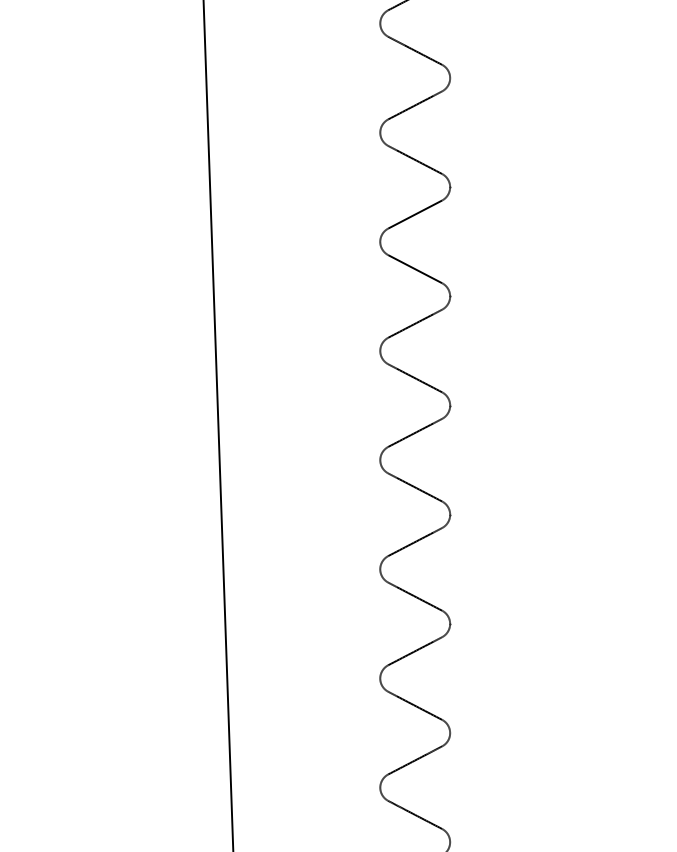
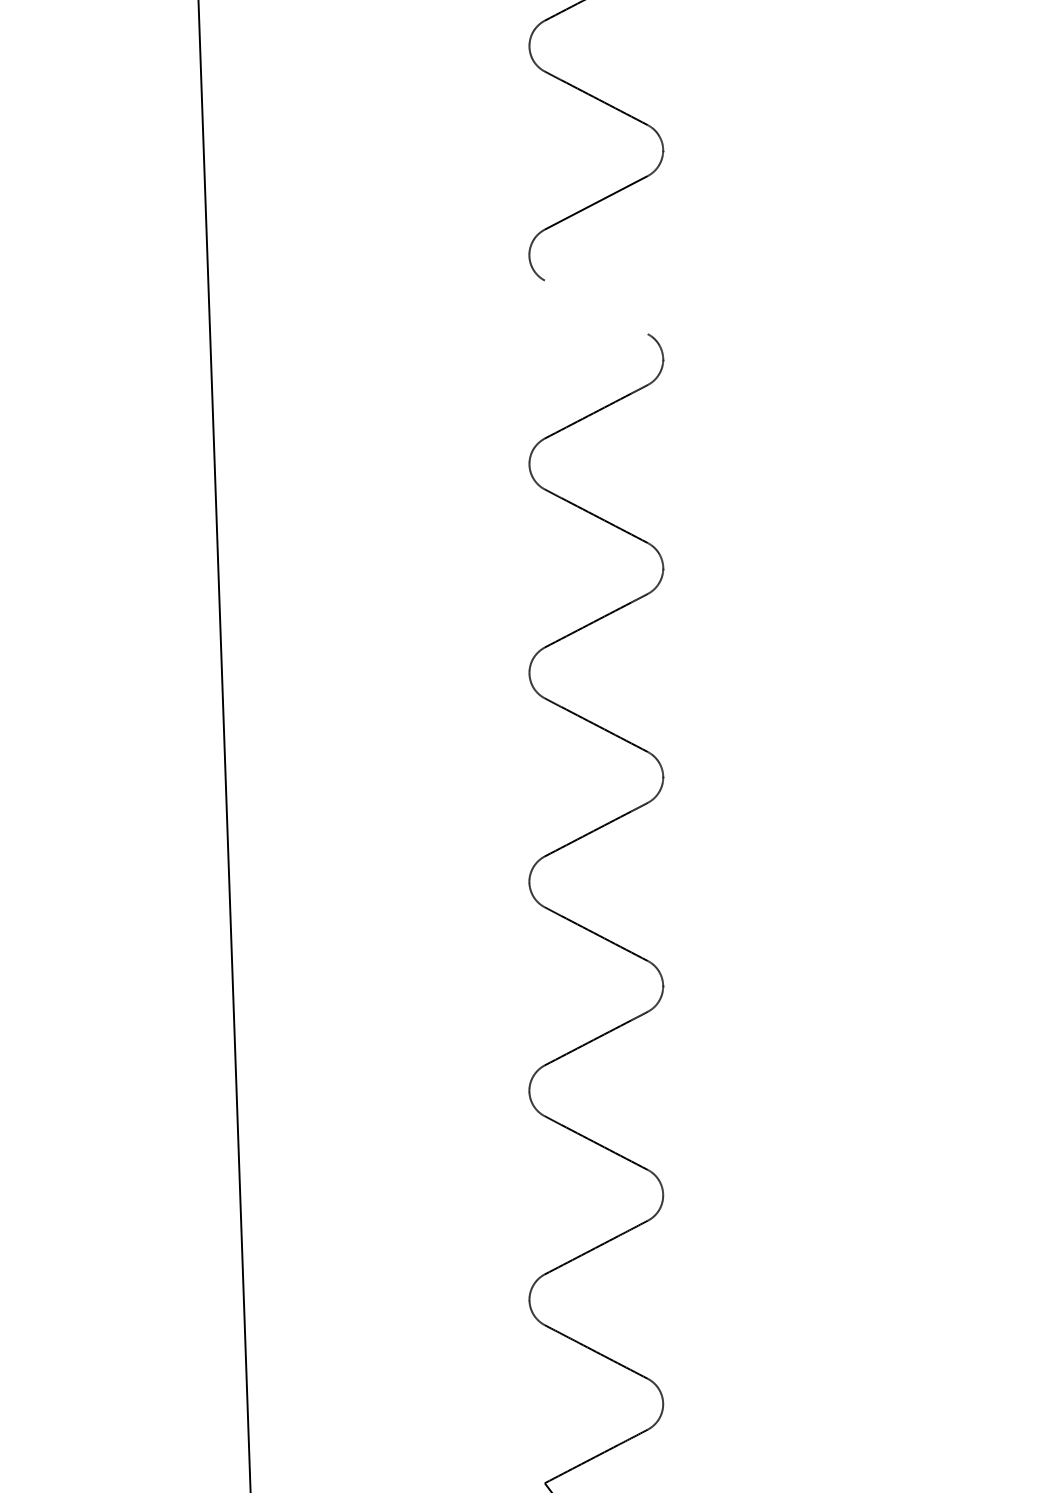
line: (415, 269) -> (596, 307), removed

